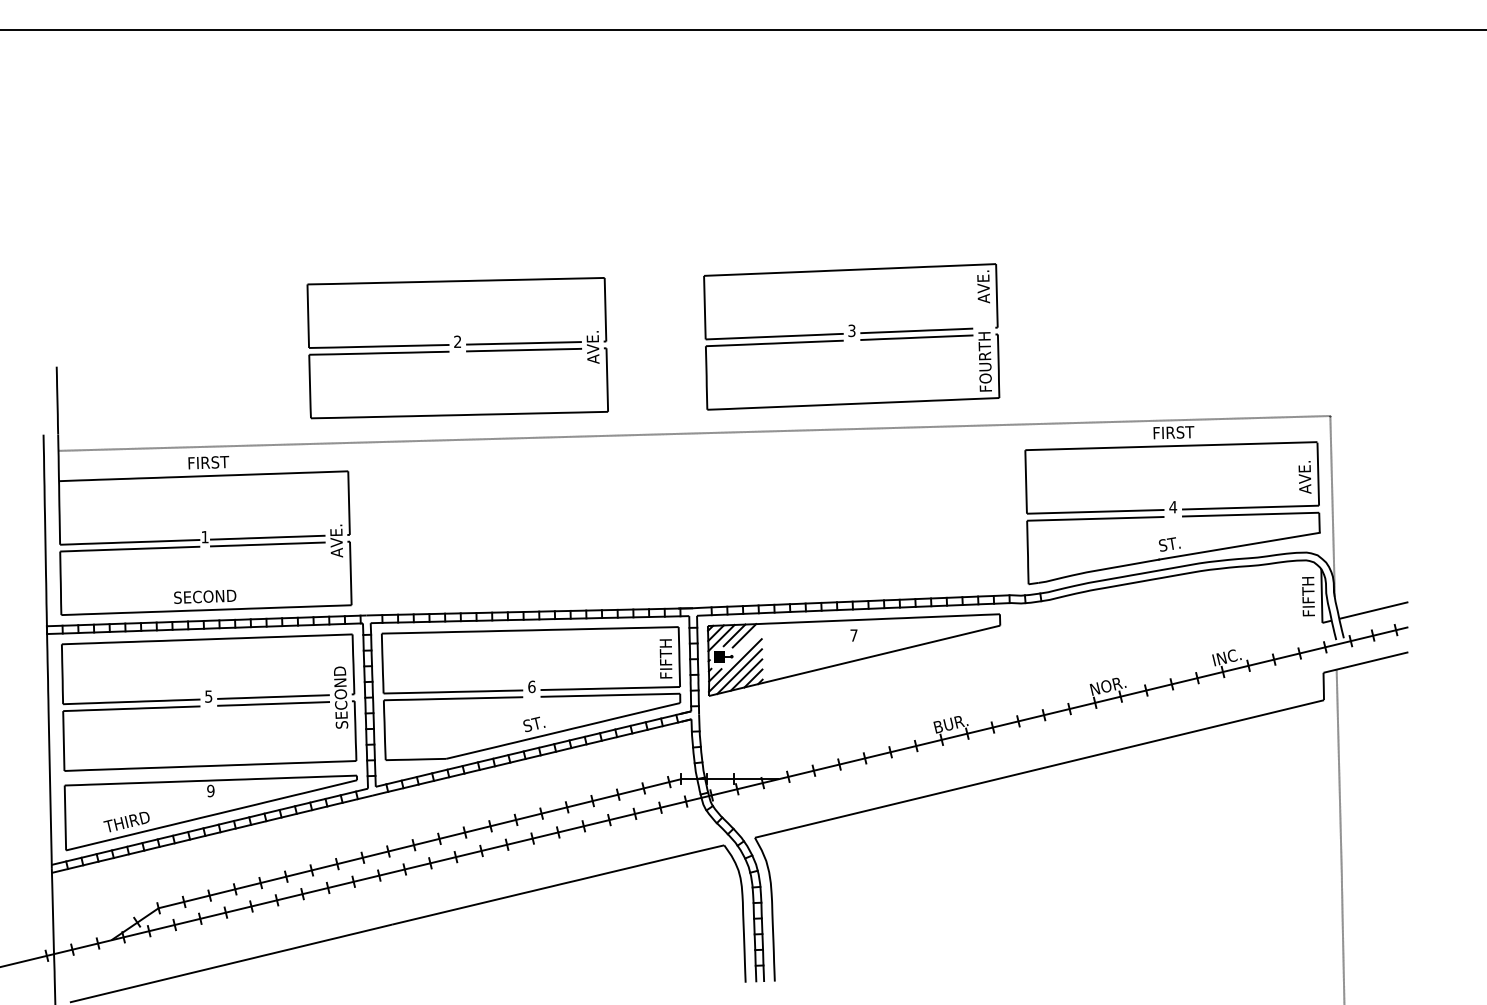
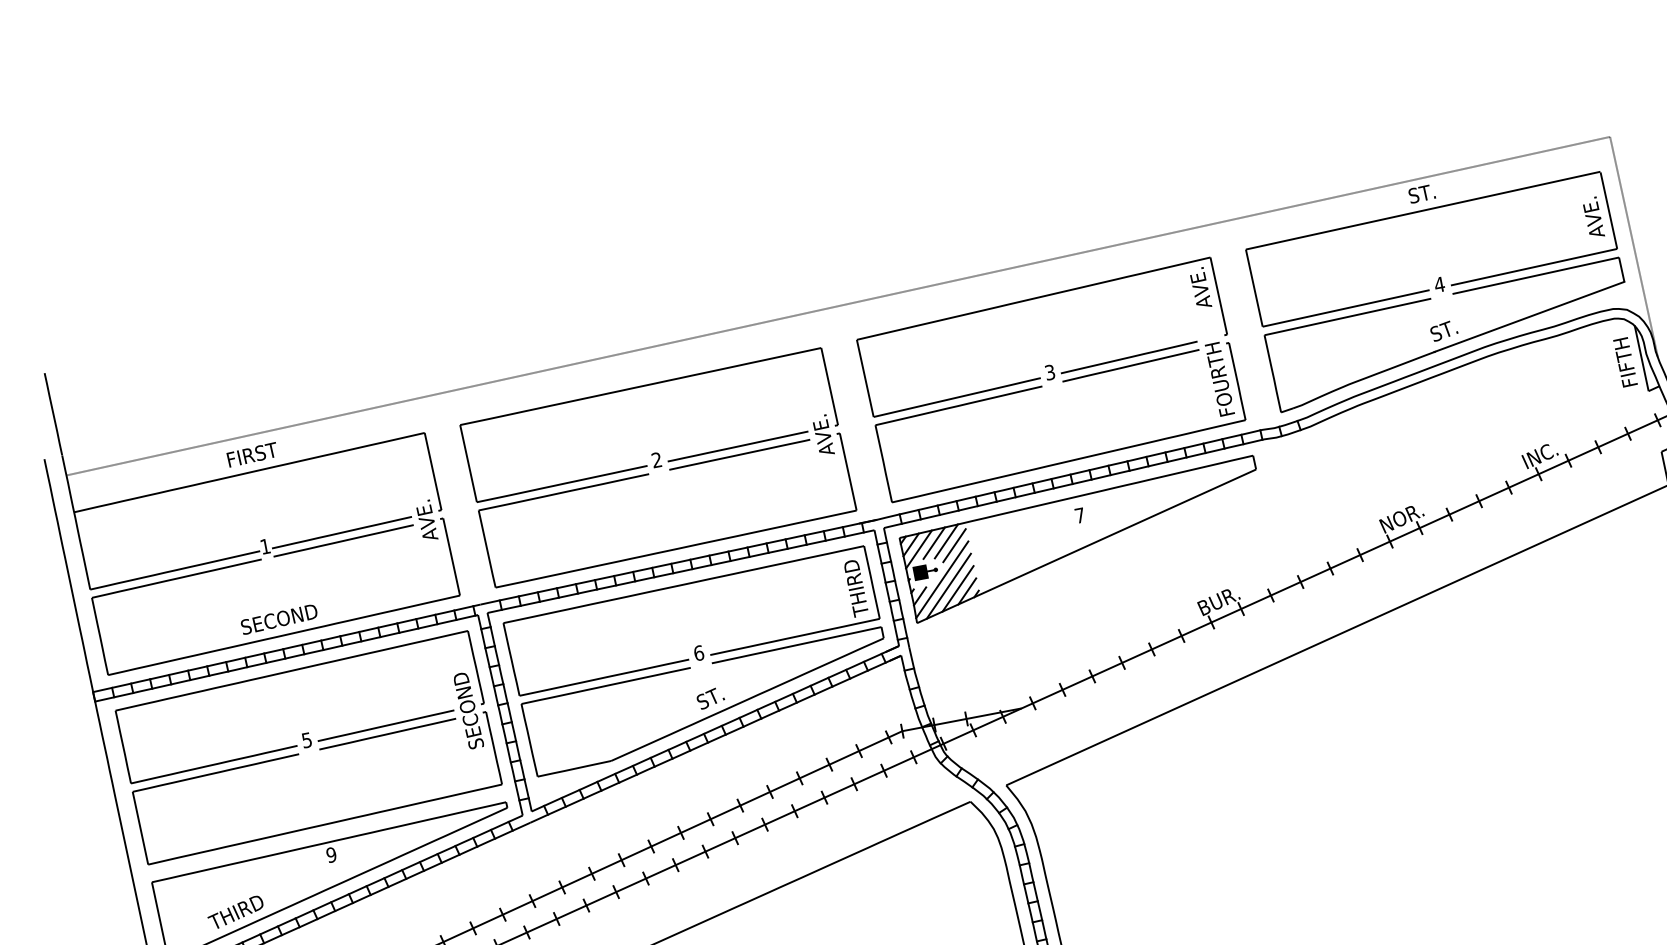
part: (851, 336) -> (1050, 379), moved
part: (457, 348) -> (658, 468), moved
text: (1173, 432) -> (1422, 193), FIRST -> ST.
line: (749, 640) -> (953, 545), added
text: (665, 659) -> (855, 588), FIFTH -> THIRD

